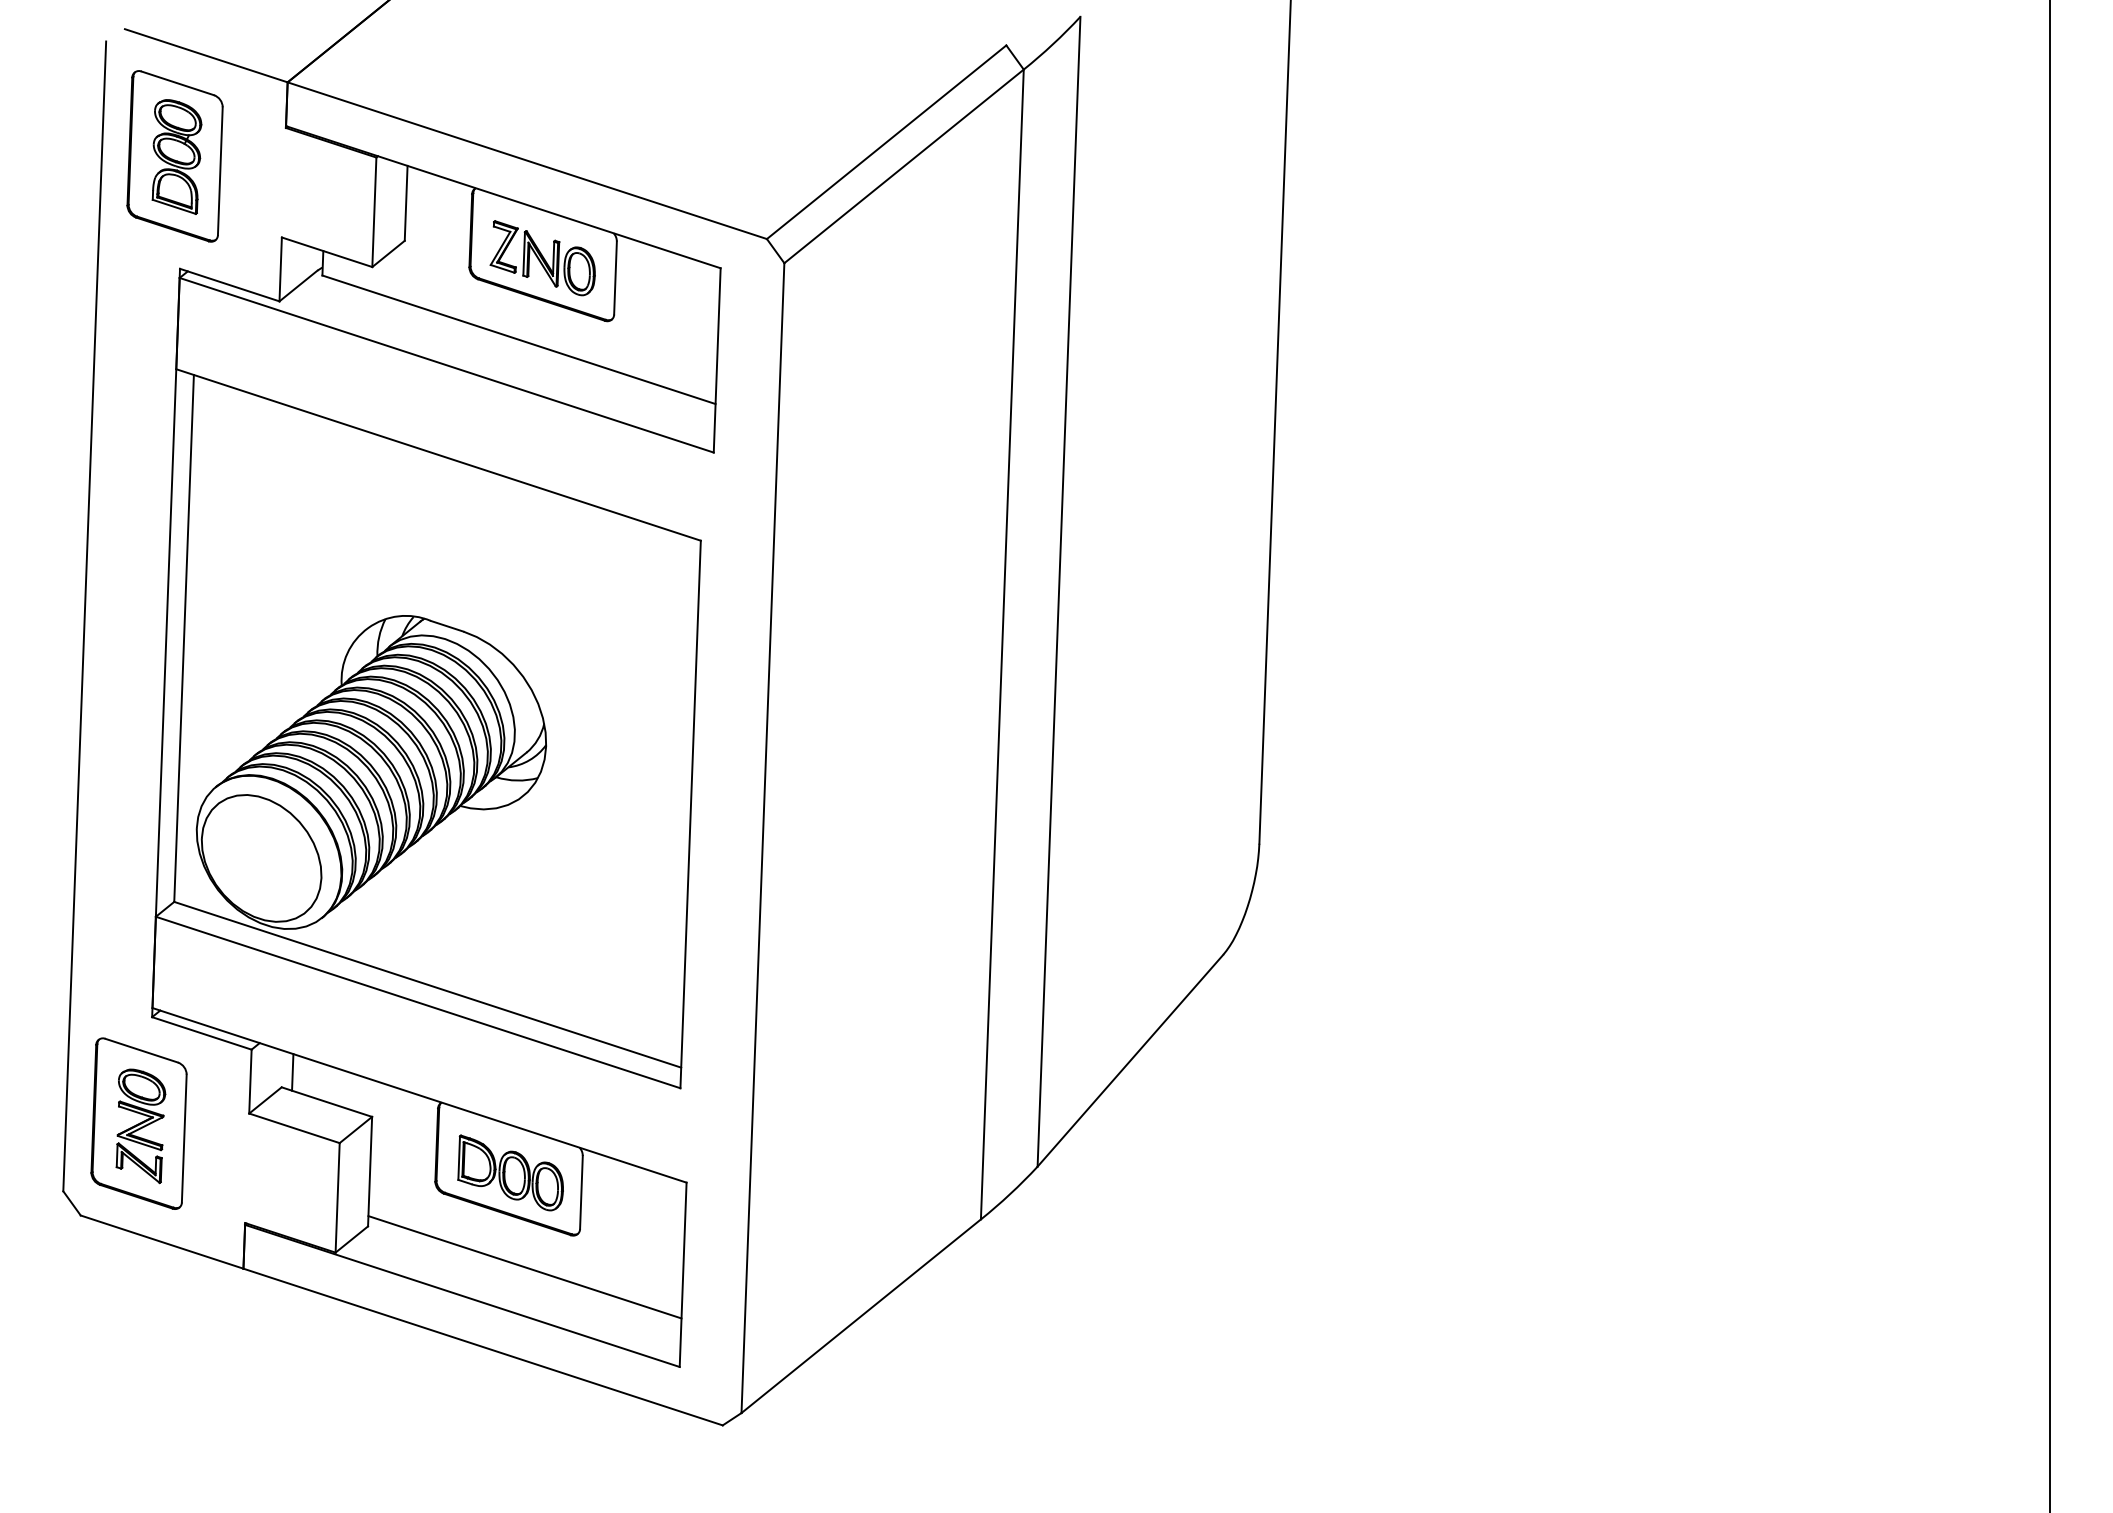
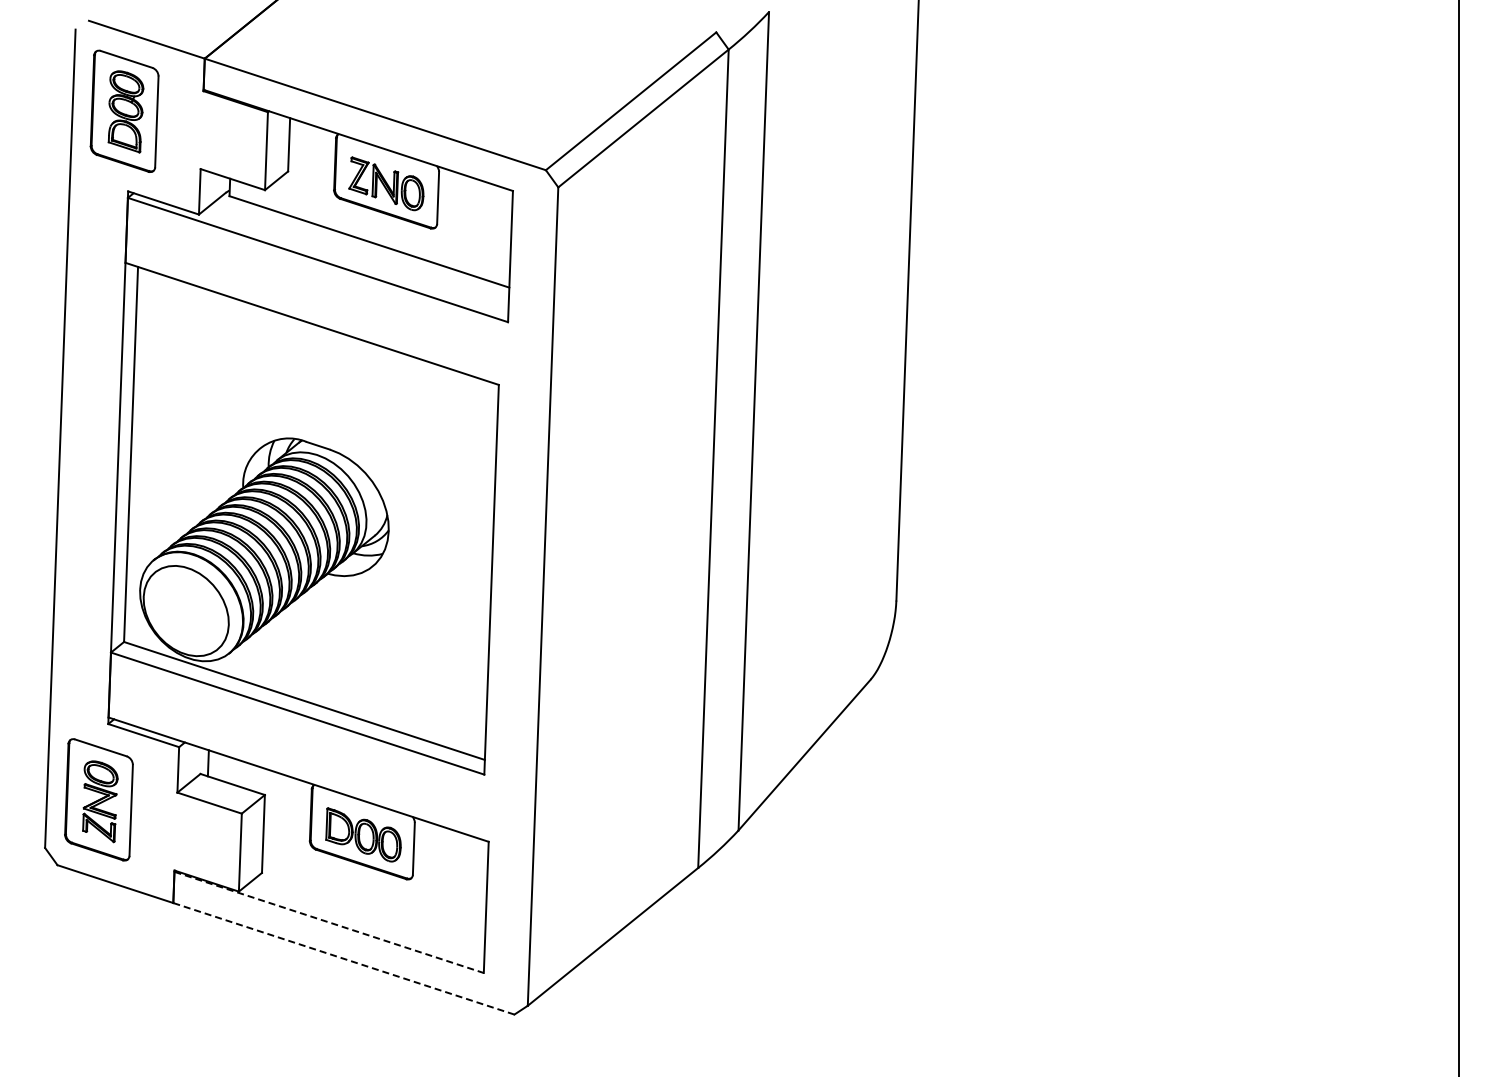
line: (524, 1266) -> (373, 901), removed
line: (462, 1296) -> (329, 922), solid -> dashed
line: (483, 1346) -> (344, 958), solid -> dashed

